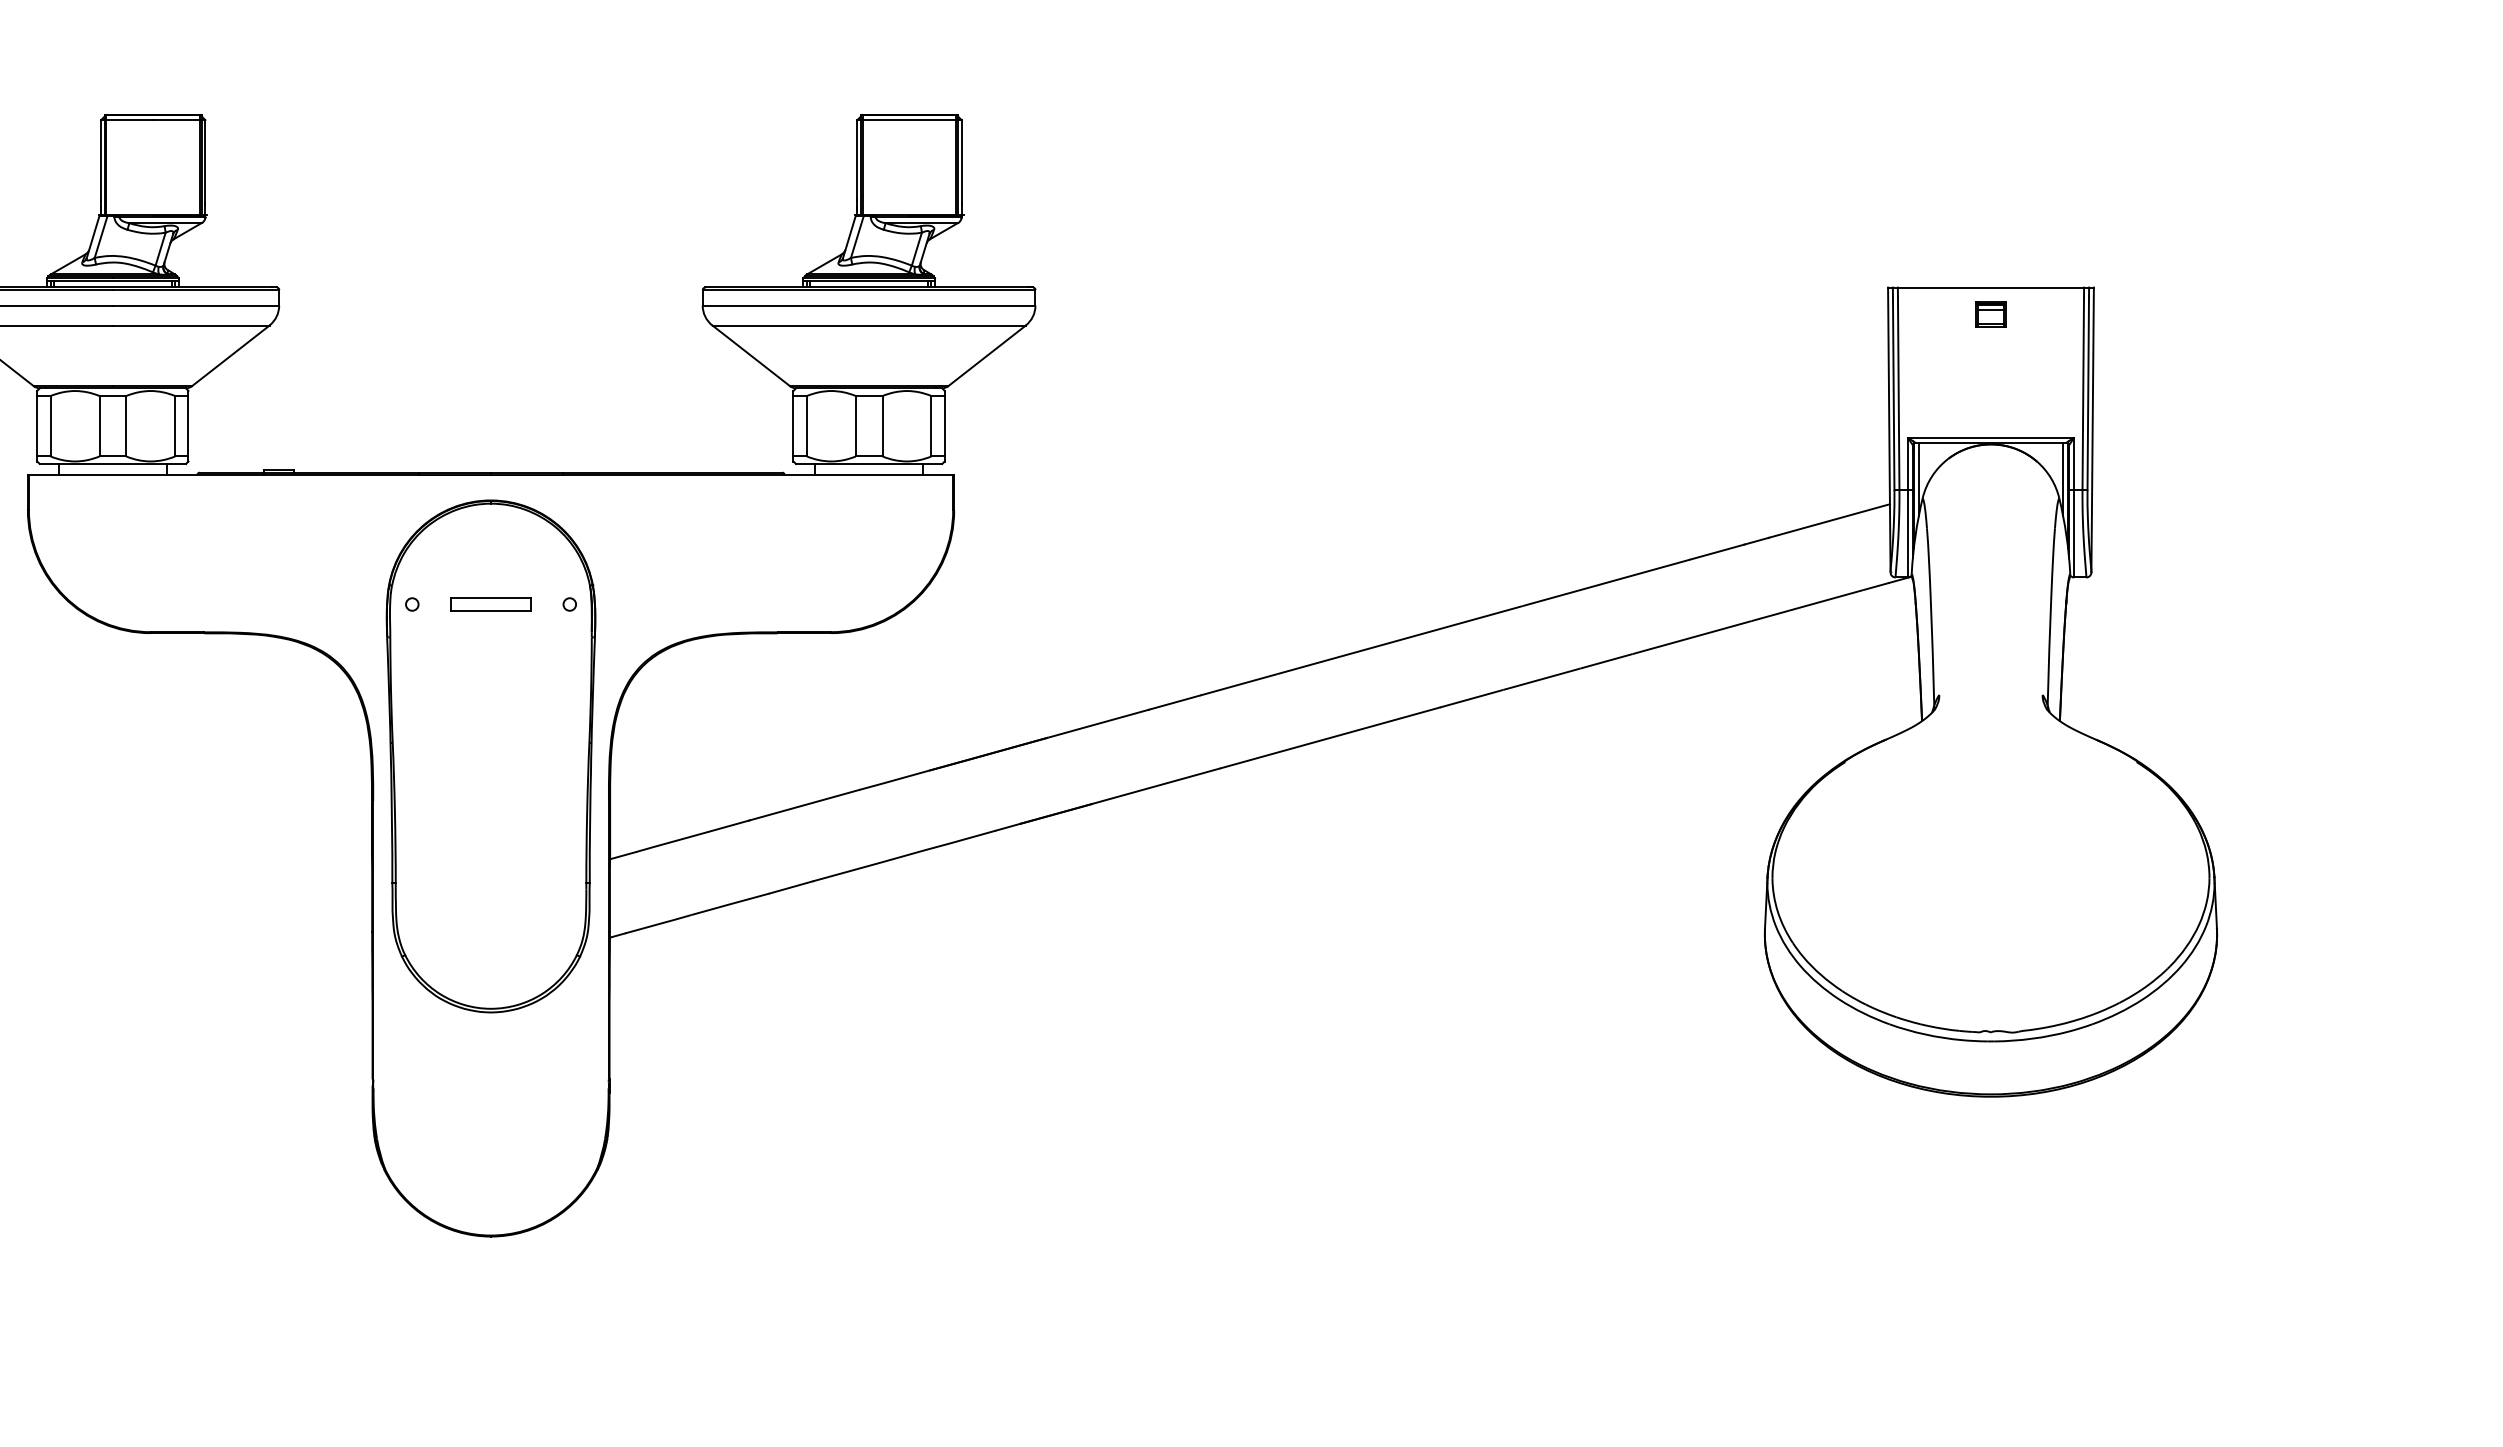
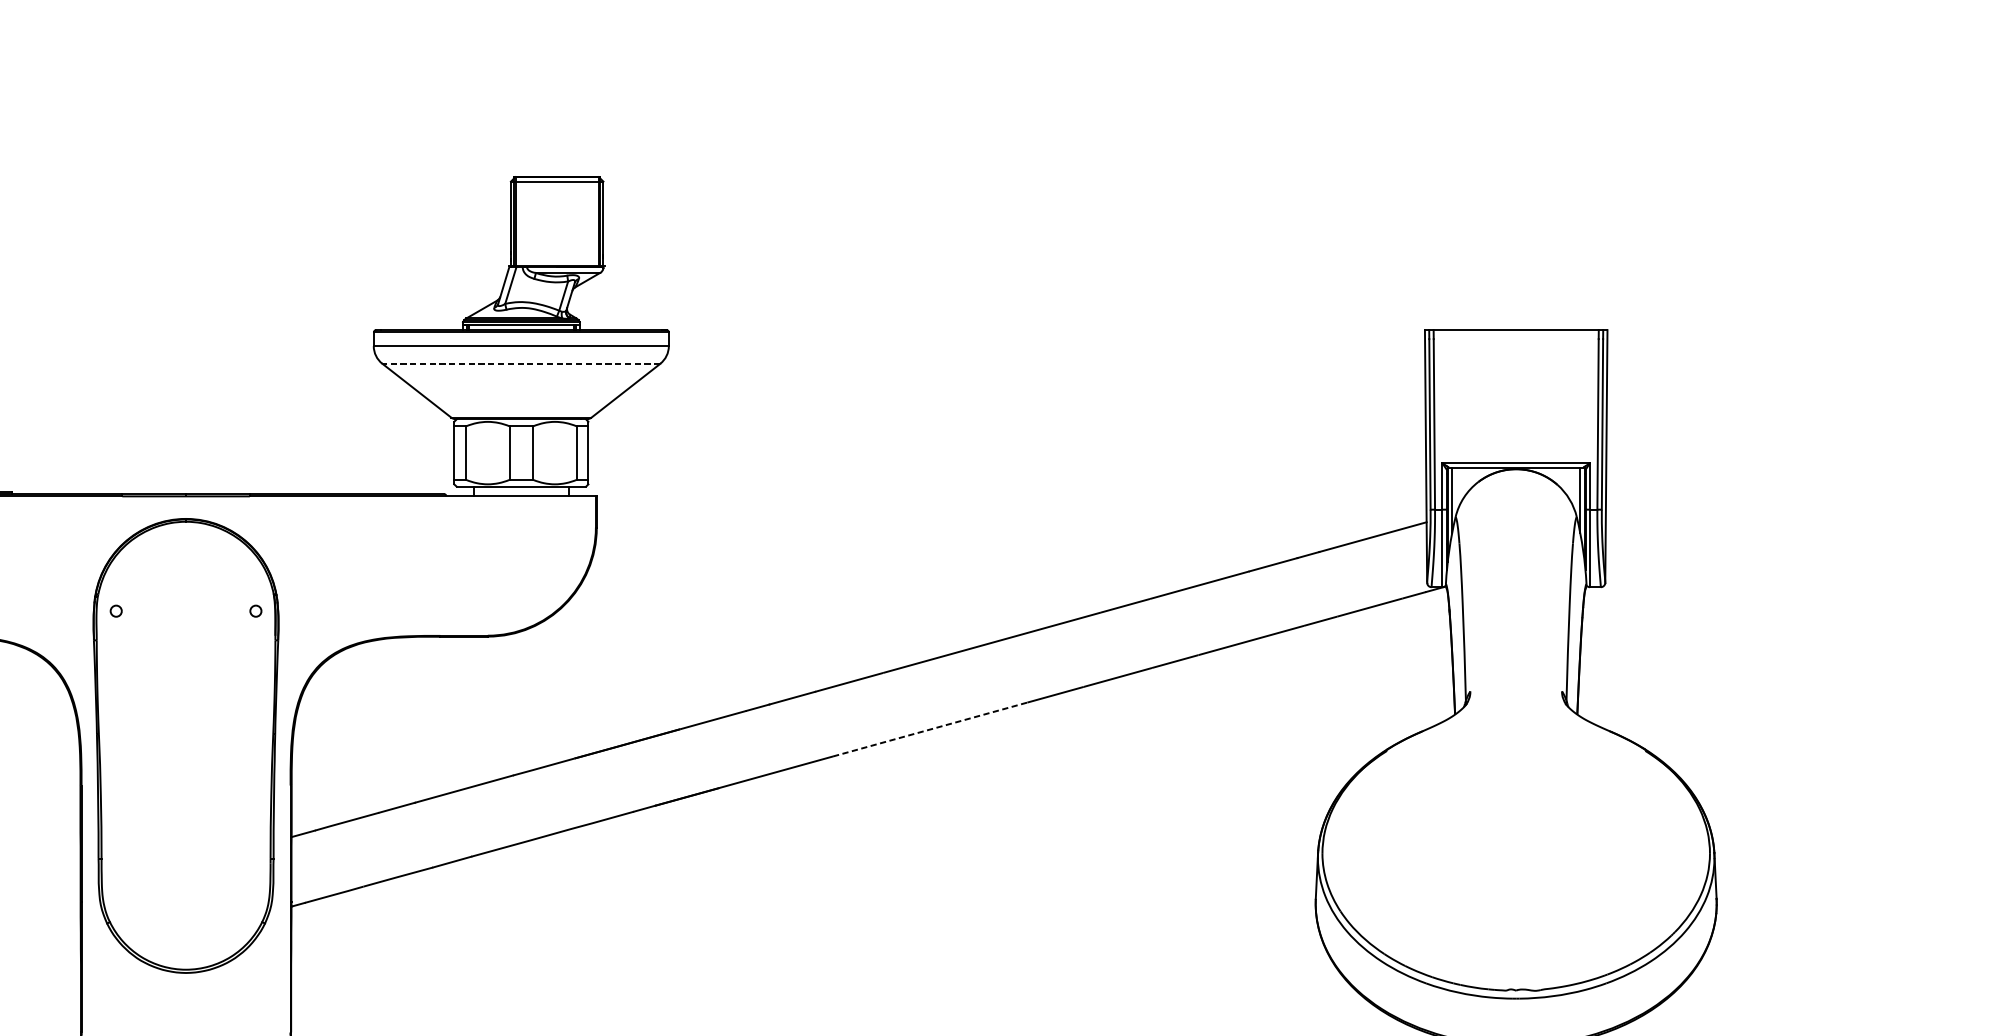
part: (1990, 314) -> (1515, 354), removed
line: (869, 325) -> (521, 363), solid -> dashed
part: (490, 604) -> (185, 611), removed
line: (1330, 737) -> (930, 729), solid -> dashed

